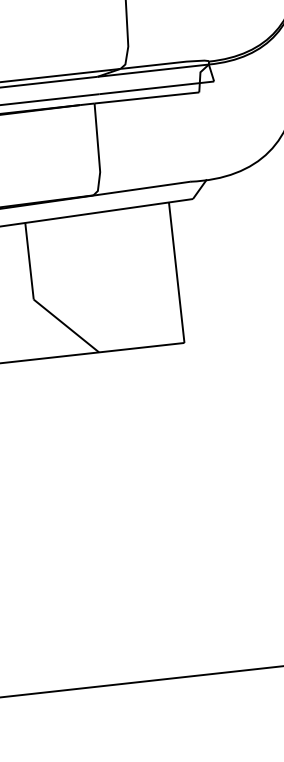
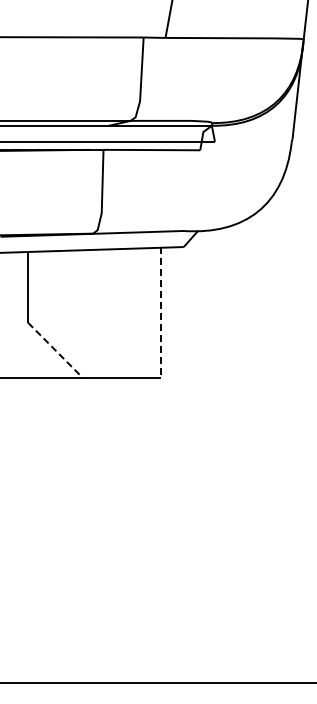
line: (176, 273) -> (161, 313), solid -> dashed
line: (66, 326) -> (55, 350), solid -> dashed

